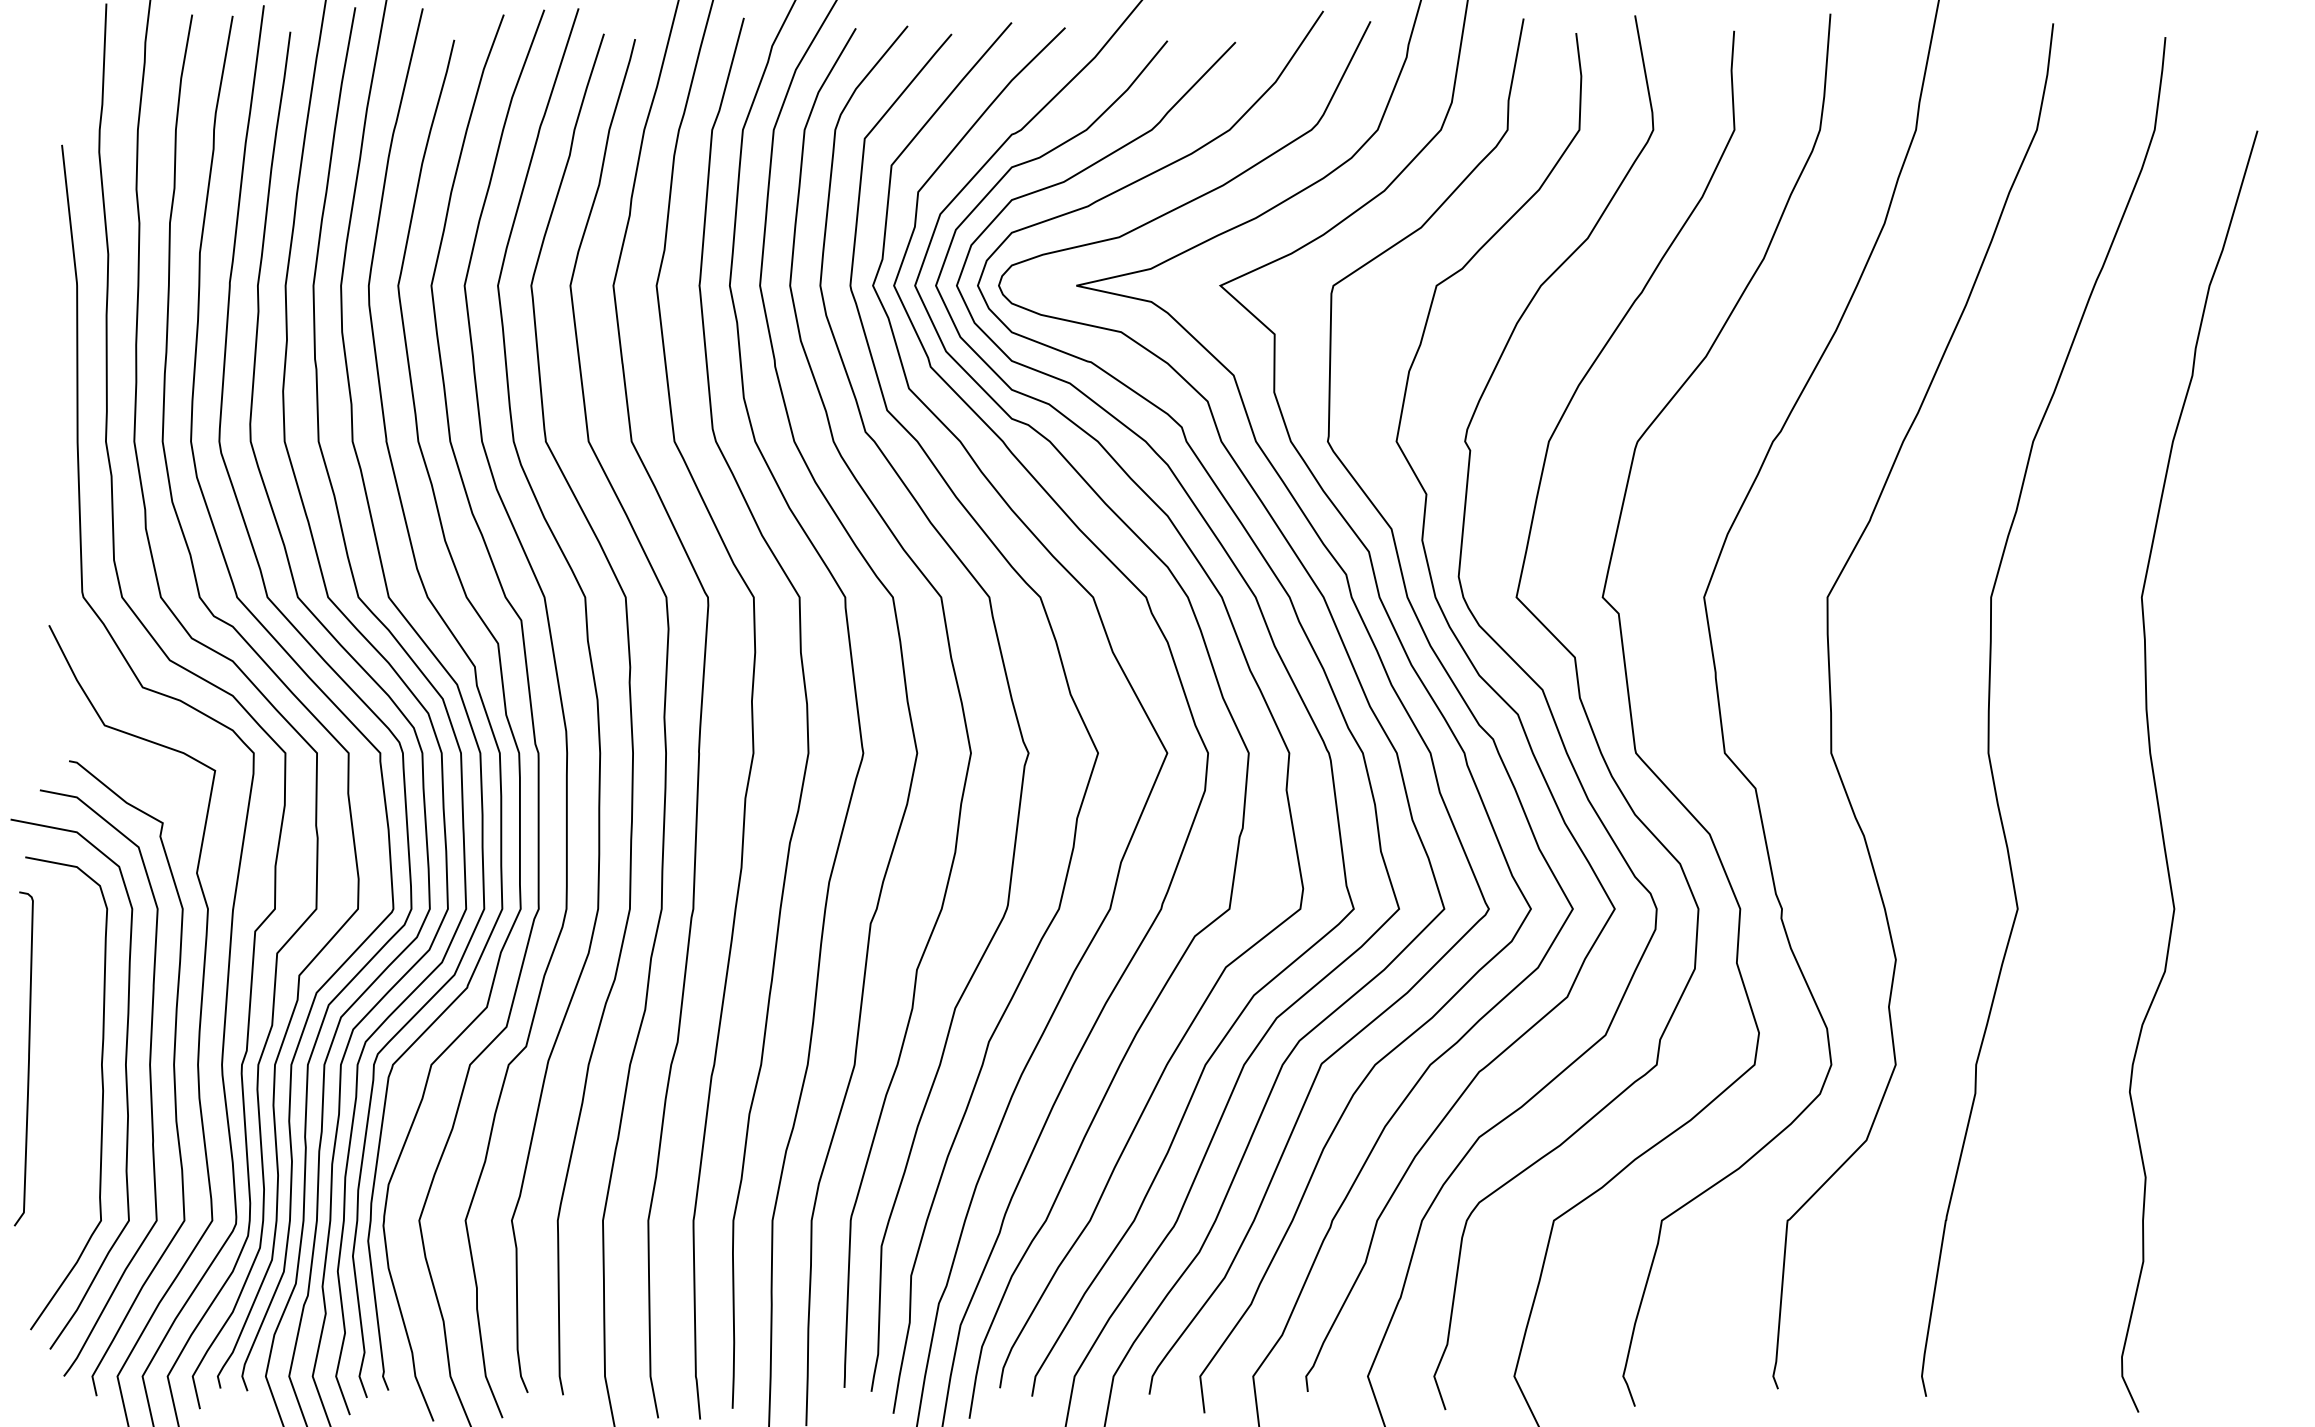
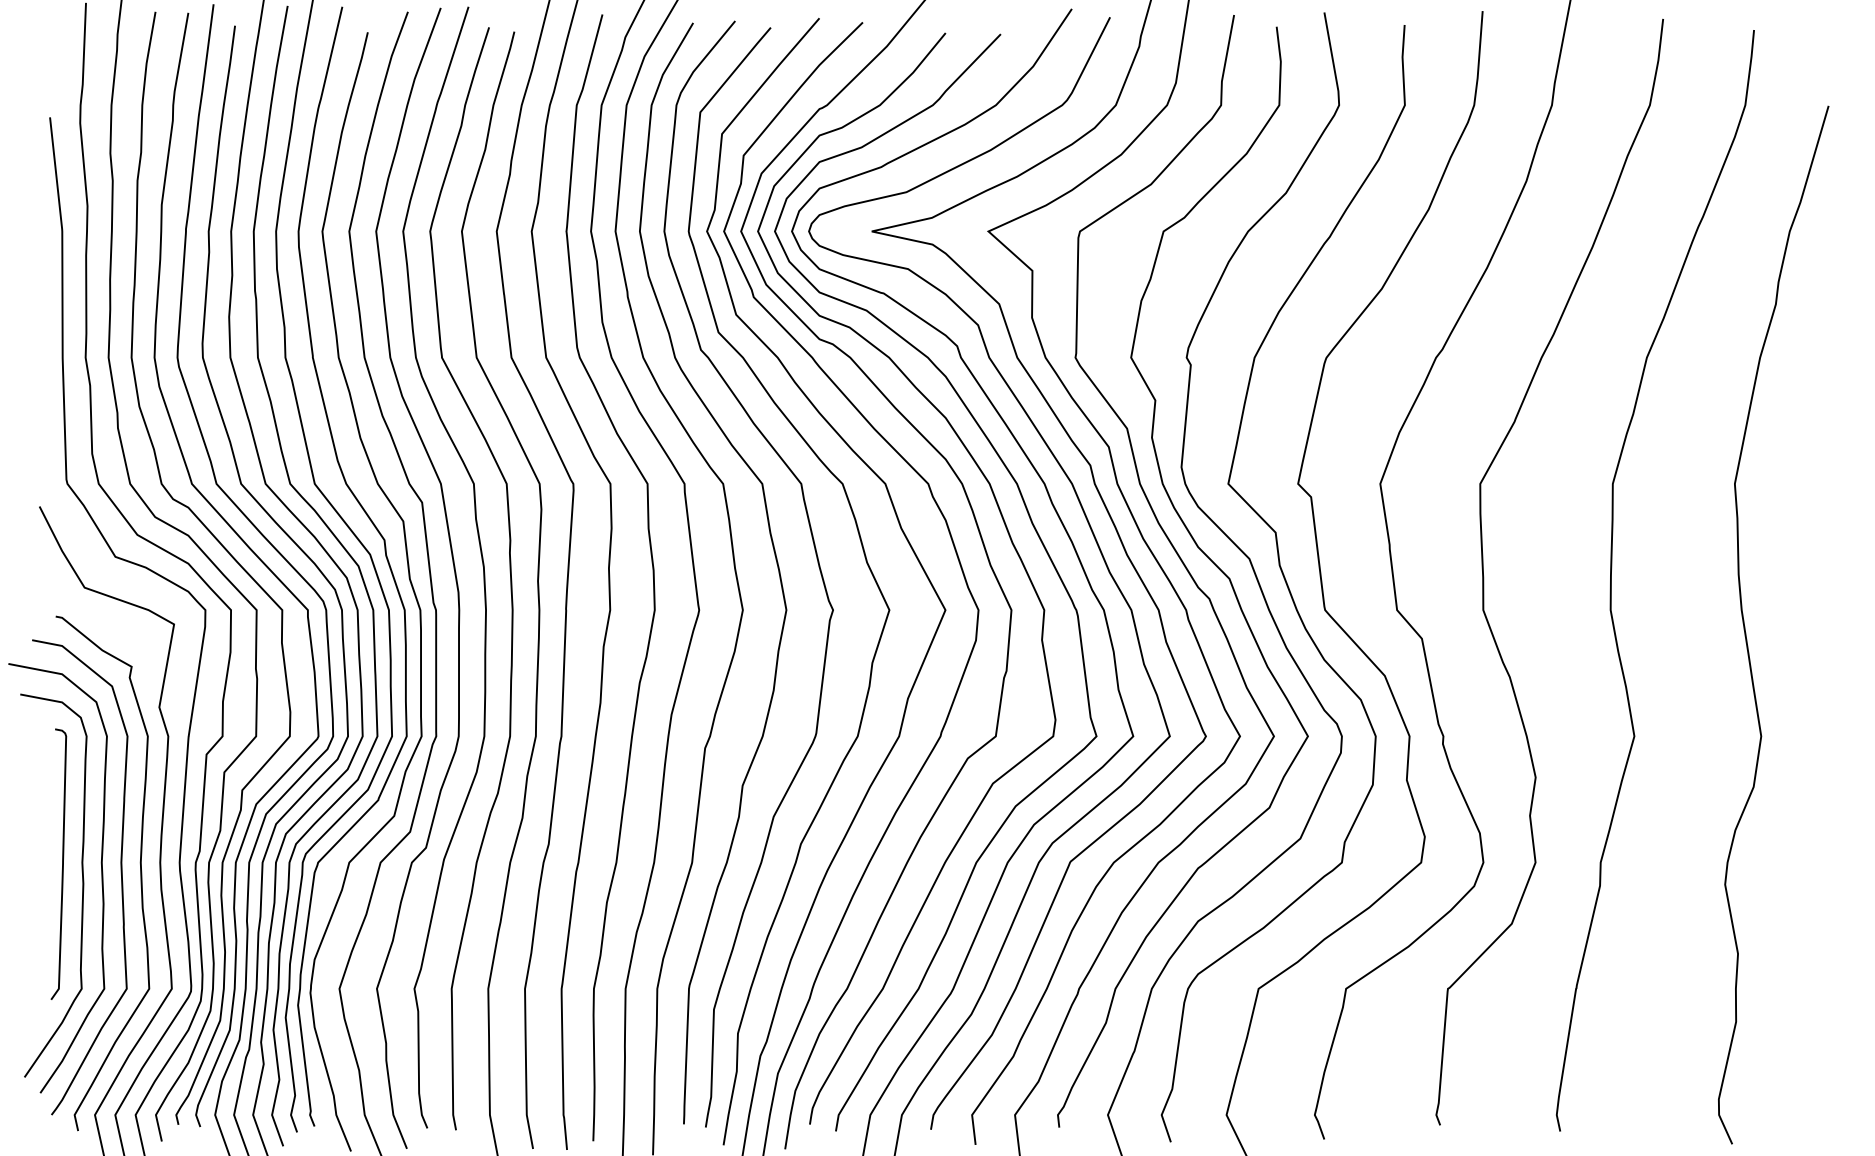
curve: (28, 1058) -> (62, 863), moved

